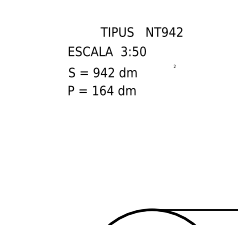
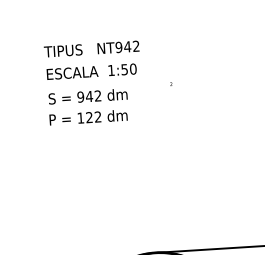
text: (141, 31) -> (91, 48), moved
text: (123, 51) -> (110, 70), 3:50 -> 1:50
text: (106, 90) -> (93, 117), 164 -> 122

